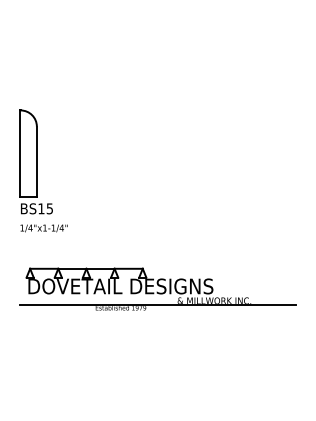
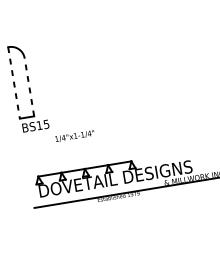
line: (19, 154) -> (14, 83), solid -> dashed
line: (36, 161) -> (29, 87), solid -> dashed
text: (43, 228) -> (74, 136), moved

